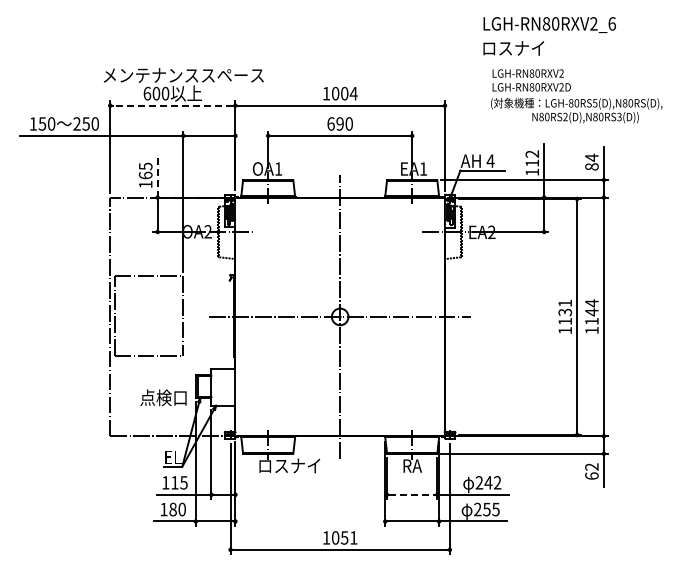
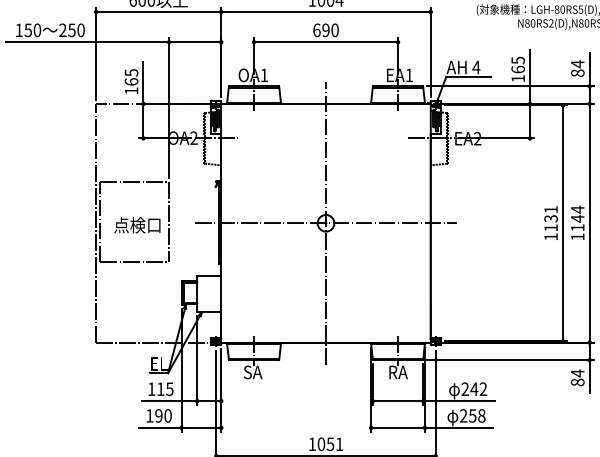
line: (172, 105) -> (158, 11), dashed -> solid
text: (532, 158) -> (518, 64), 112 -> 165
line: (157, 176) -> (143, 82), dashed -> solid
text: (163, 397) -> (137, 224), moved
text: (289, 465) -> (275, 371), ロスナイ -> SA
text: (591, 471) -> (577, 377), 62 -> 84
line: (412, 494) -> (398, 400), dashed -> solid
text: (172, 509) -> (158, 415), 180 -> 190
text: (495, 509) -> (481, 415), 255 -> 258

